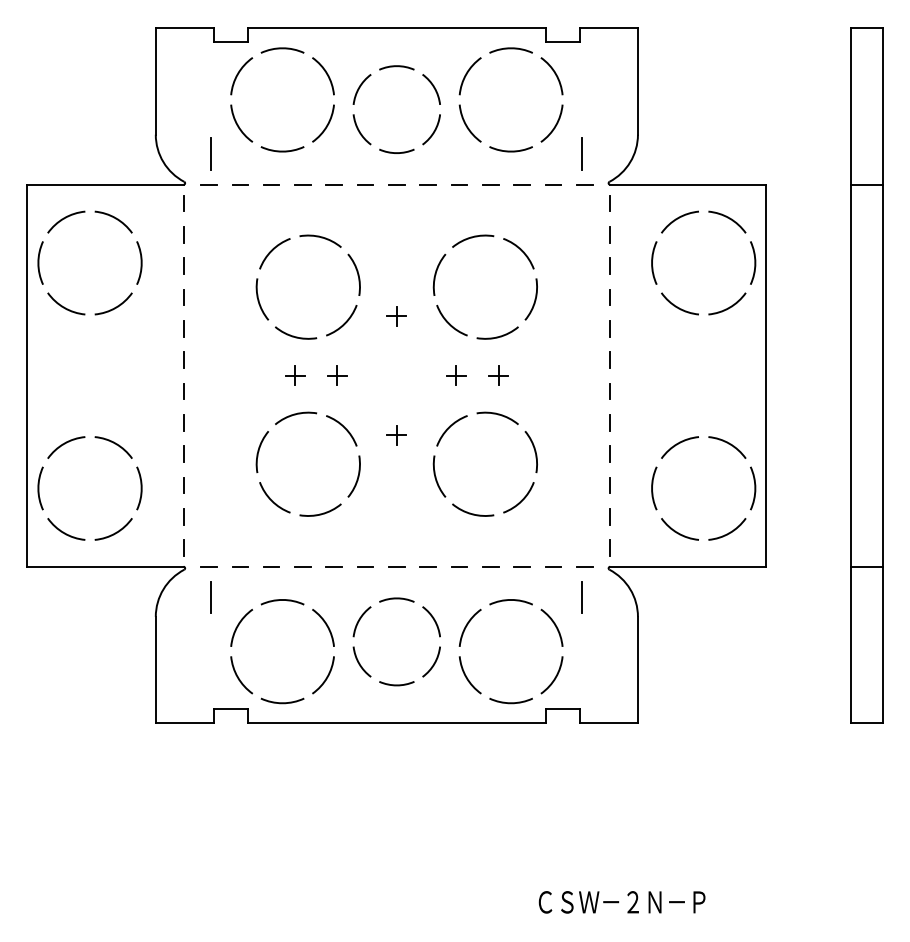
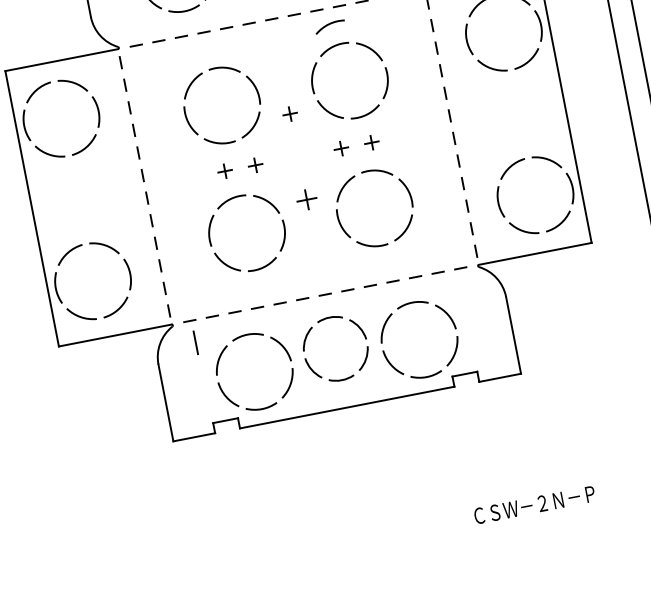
line: (211, 153) -> (133, 22), removed
arc: (472, 207) -> (329, 25), added
part: (396, 435) -> (306, 200), size x1.4
line: (582, 597) -> (463, 290), removed

